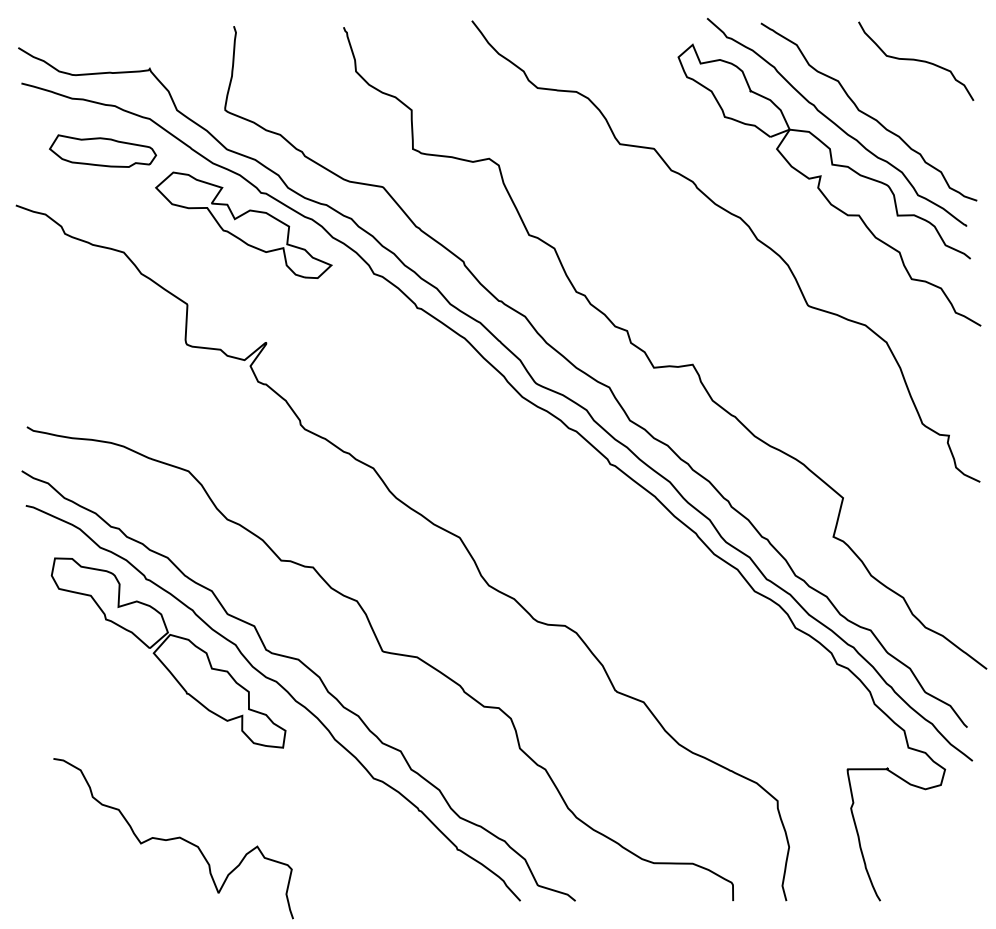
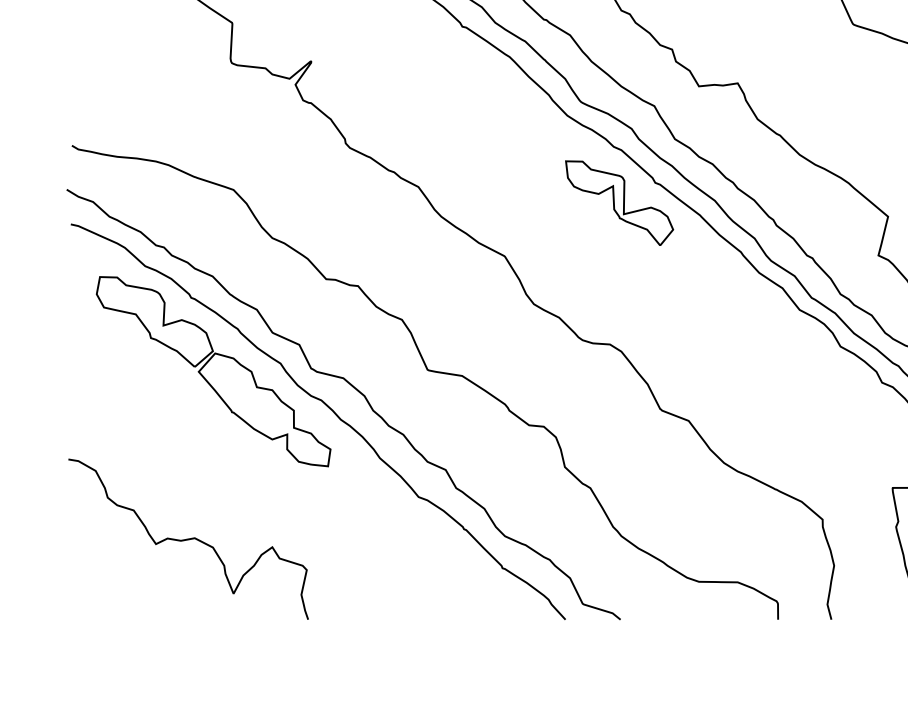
part: (574, 484) -> (619, 203), added
curve: (173, 838) -> (188, 539), moved

